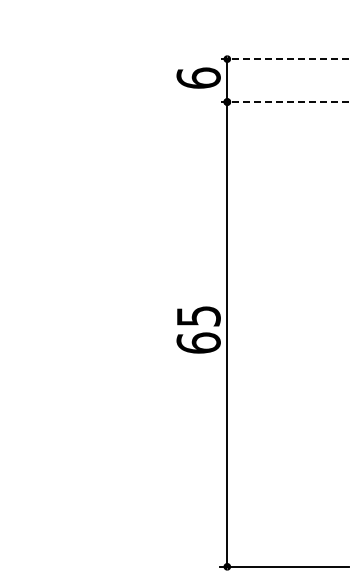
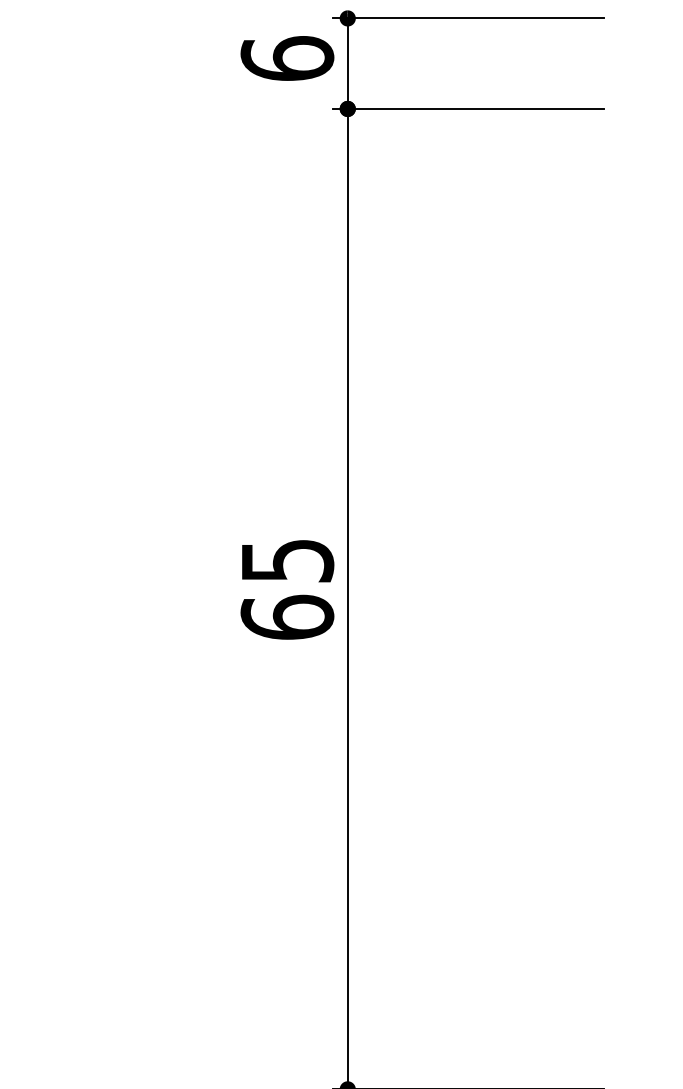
line: (284, 59) -> (468, 19), dashed -> solid
line: (284, 102) -> (468, 109), dashed -> solid

